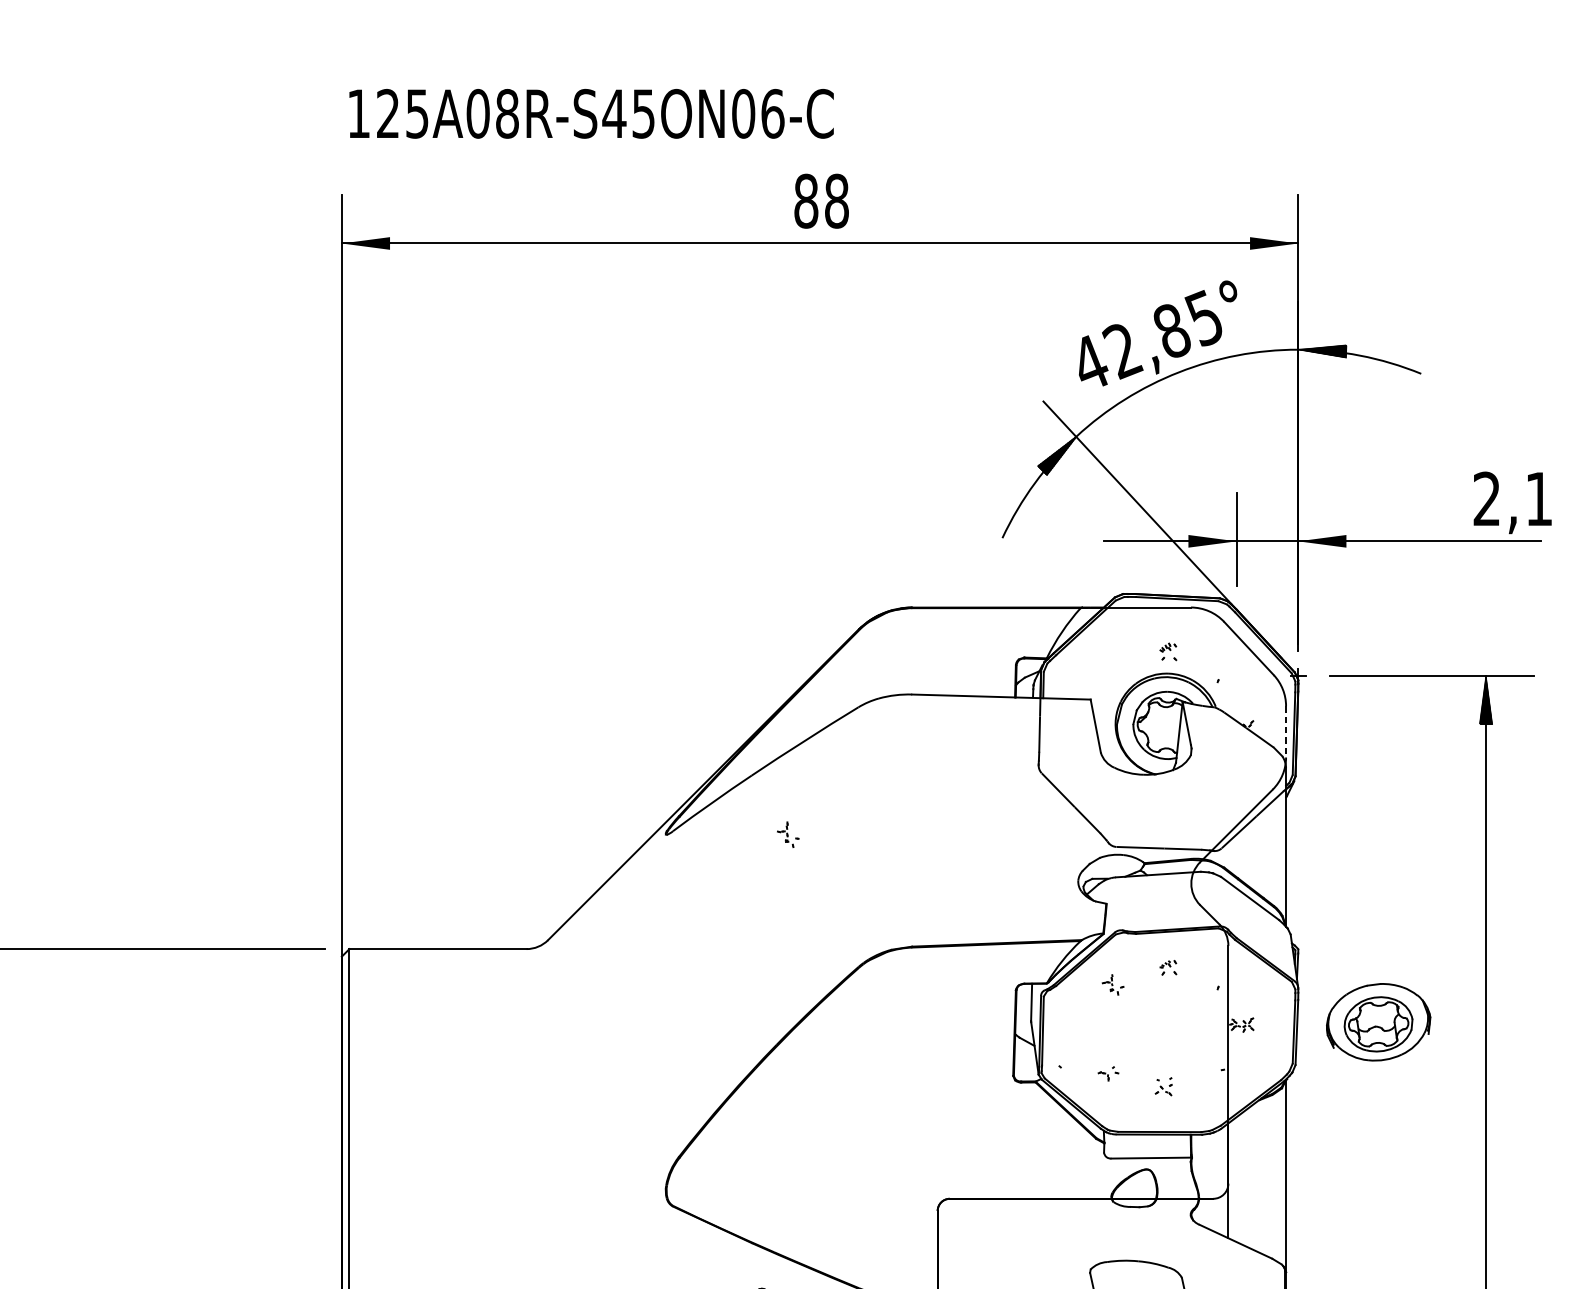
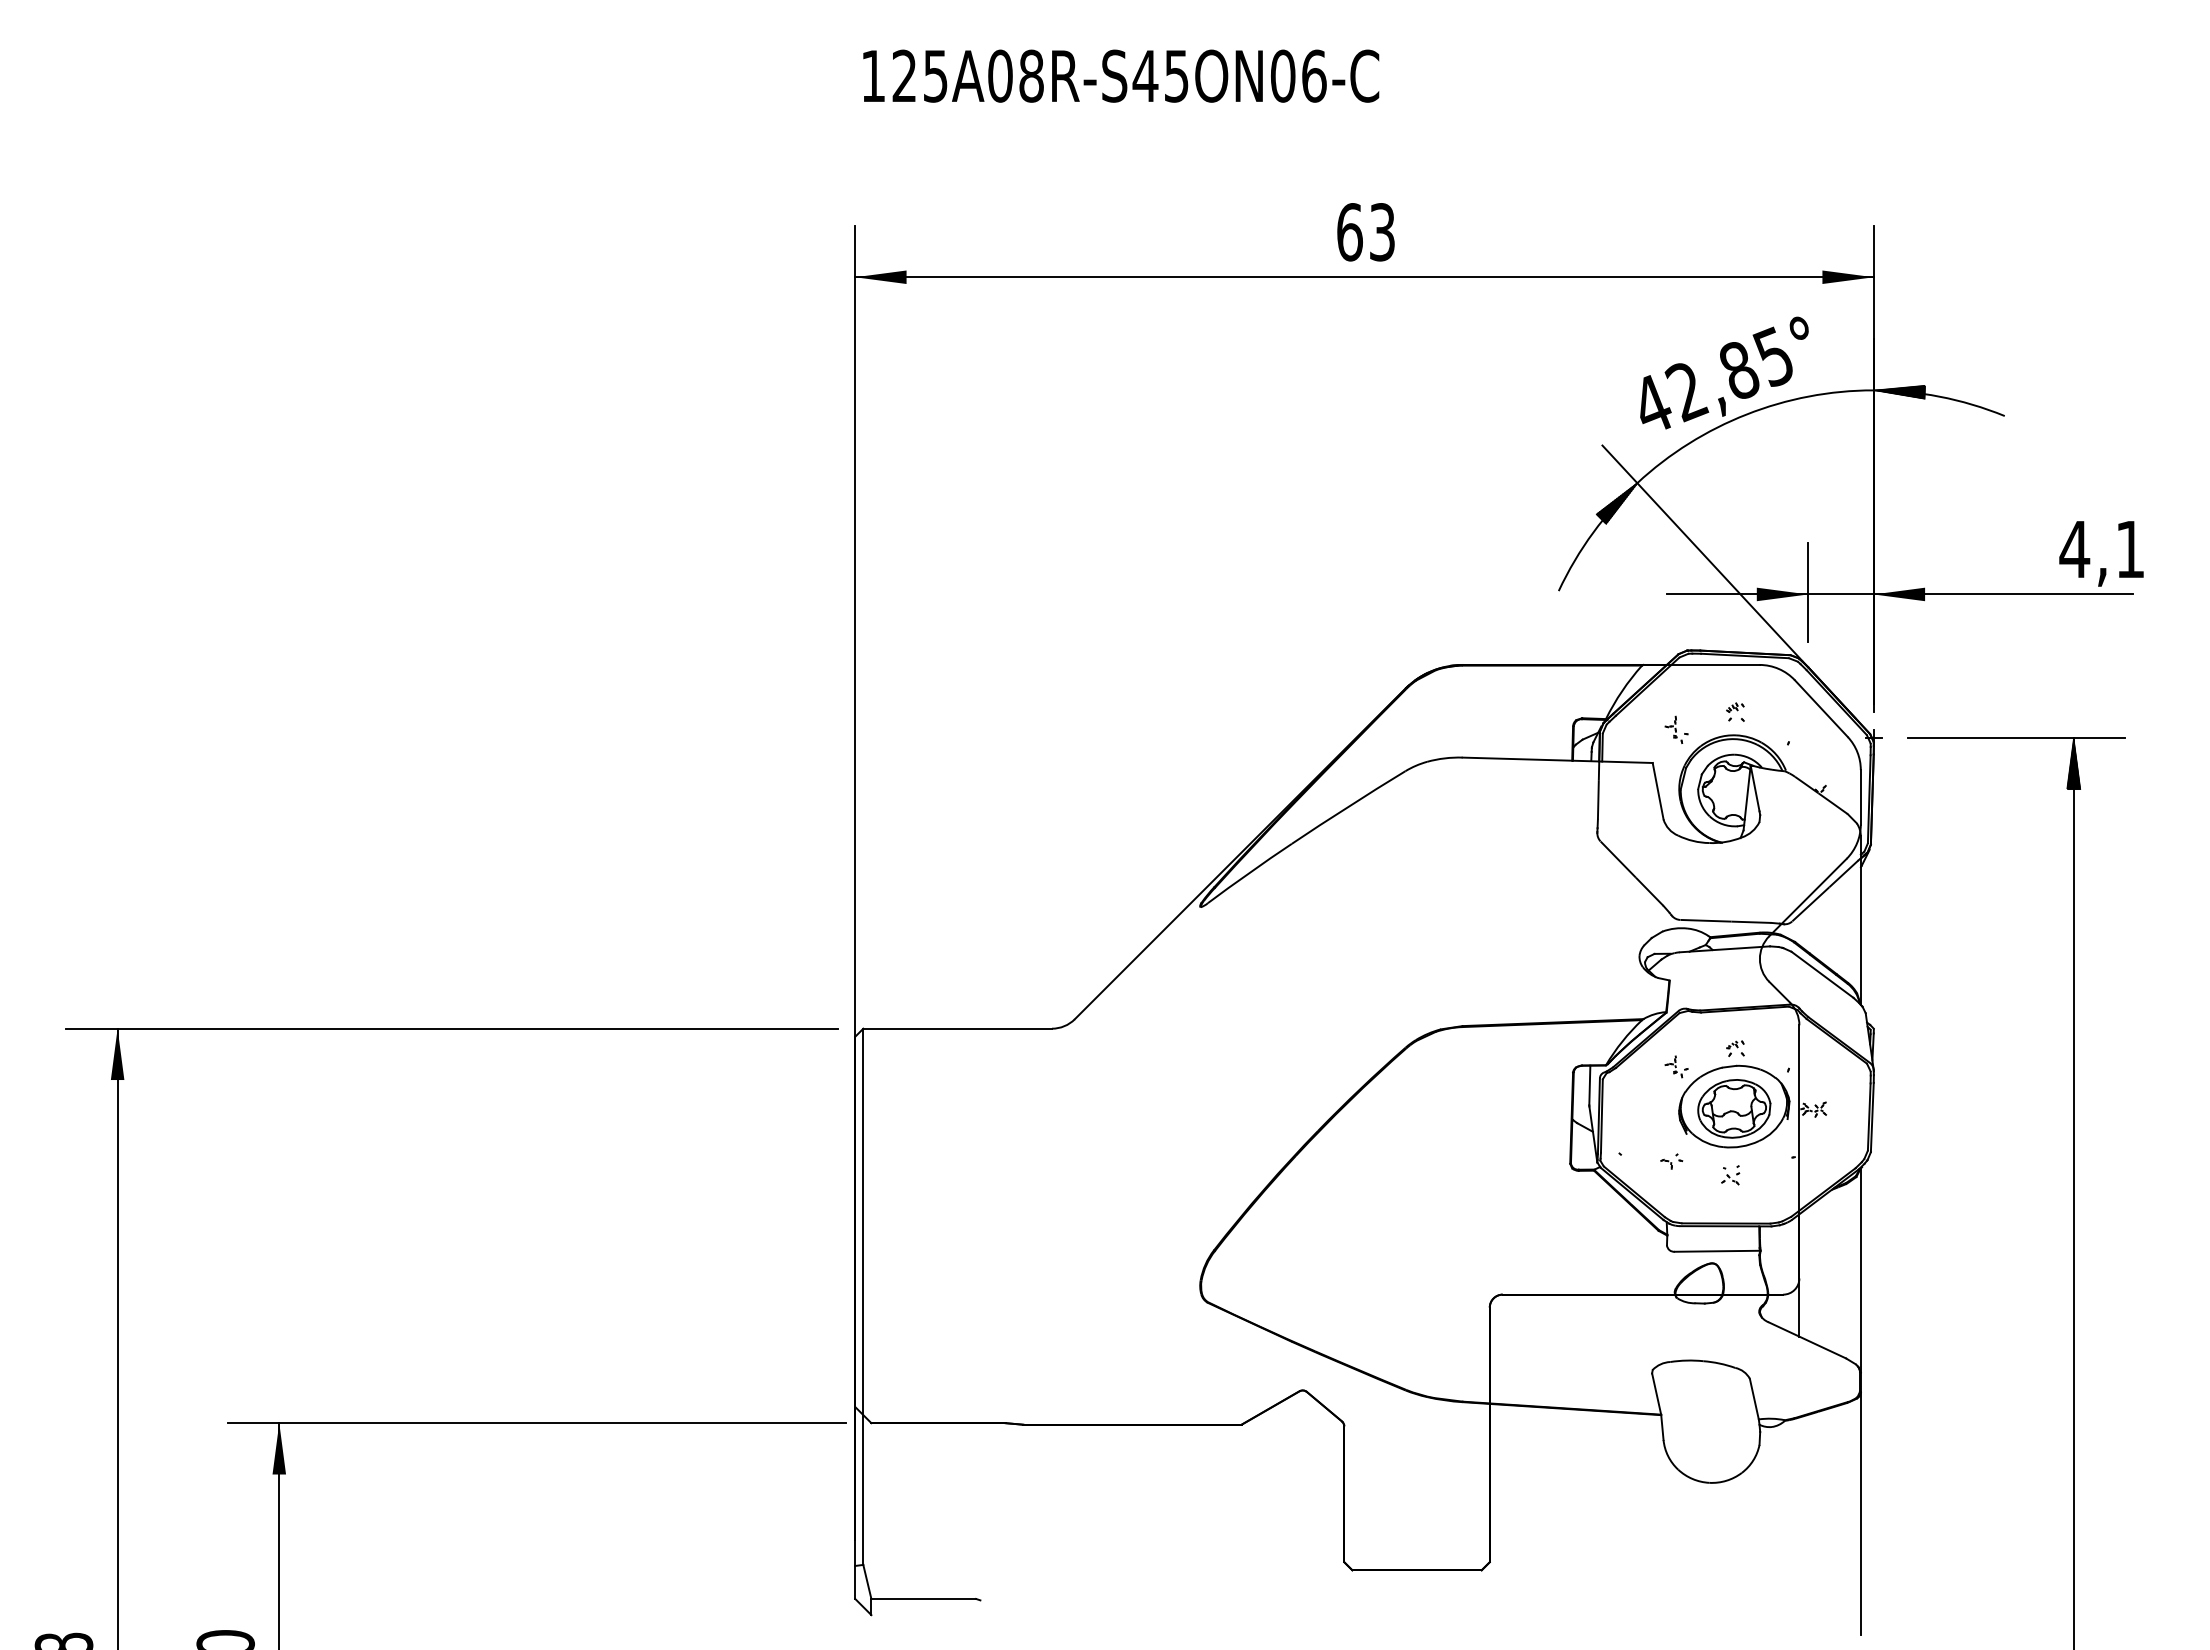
text: (591, 113) -> (1121, 75), moved
text: (821, 201) -> (1366, 232), 88 -> 63
text: (1486, 498) -> (2074, 548), 2,1 -> 4,1
line: (1285, 731) -> (1860, 797), dashed -> solid
part: (788, 834) -> (1676, 729), moved
part: (1378, 1022) -> (1734, 1106), moved

